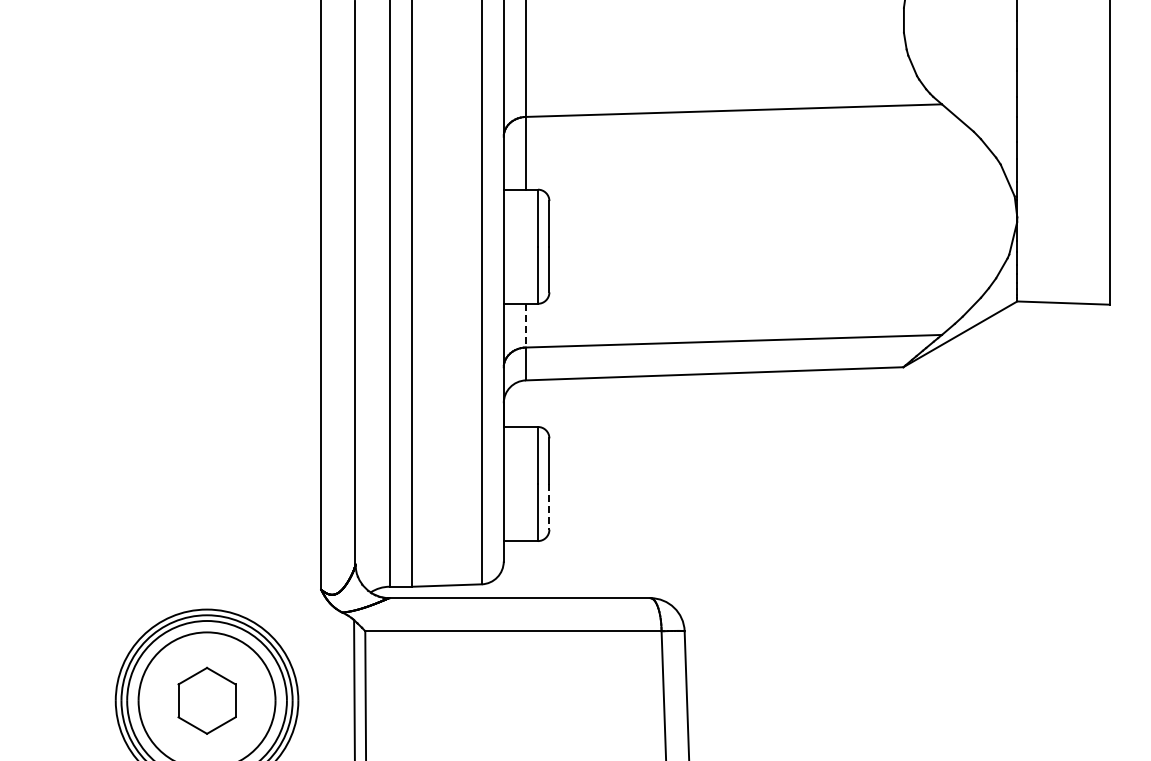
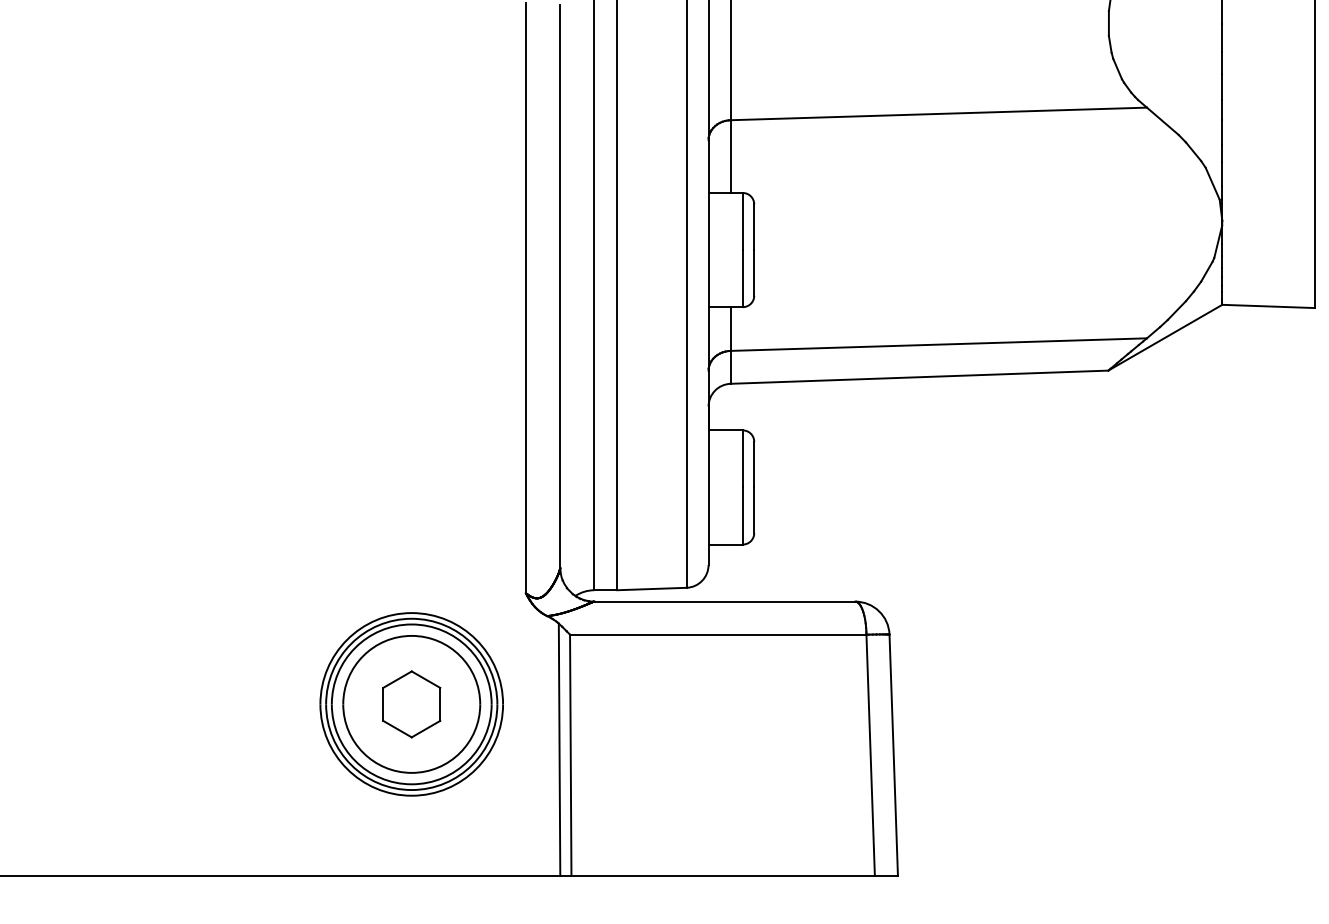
line: (525, 326) -> (730, 329), dashed -> solid
line: (549, 507) -> (754, 510), dashed -> solid

